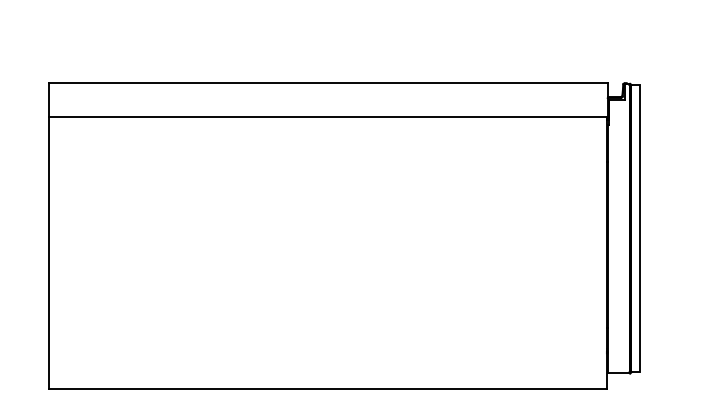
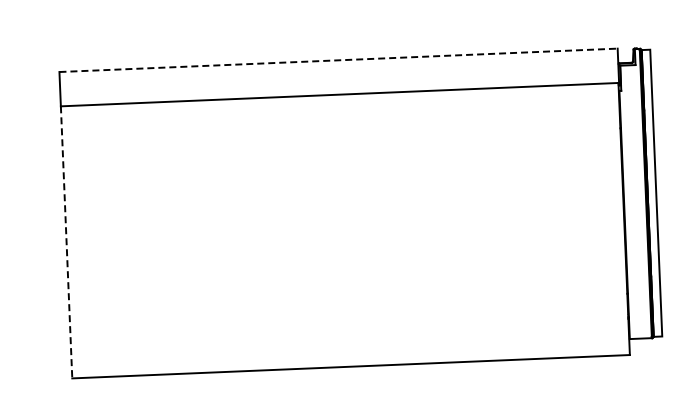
line: (328, 82) -> (338, 60), solid -> dashed
line: (48, 253) -> (66, 242), solid -> dashed

